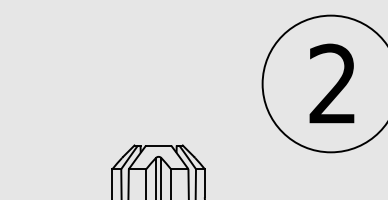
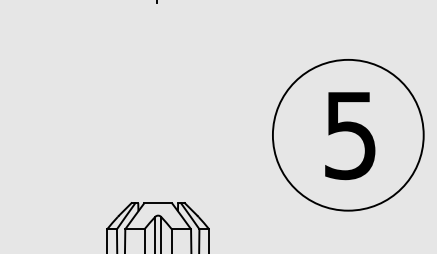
text: (332, 84) -> (349, 135), 2 -> 5

